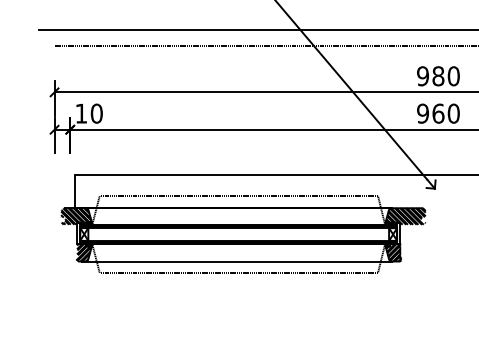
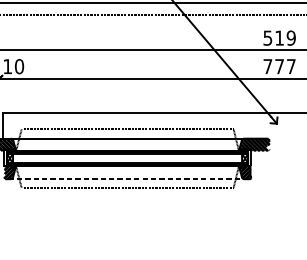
text: (438, 76) -> (279, 38), 980 -> 519
text: (438, 113) -> (279, 66), 960 -> 777
line: (237, 261) -> (126, 179), solid -> dashed

